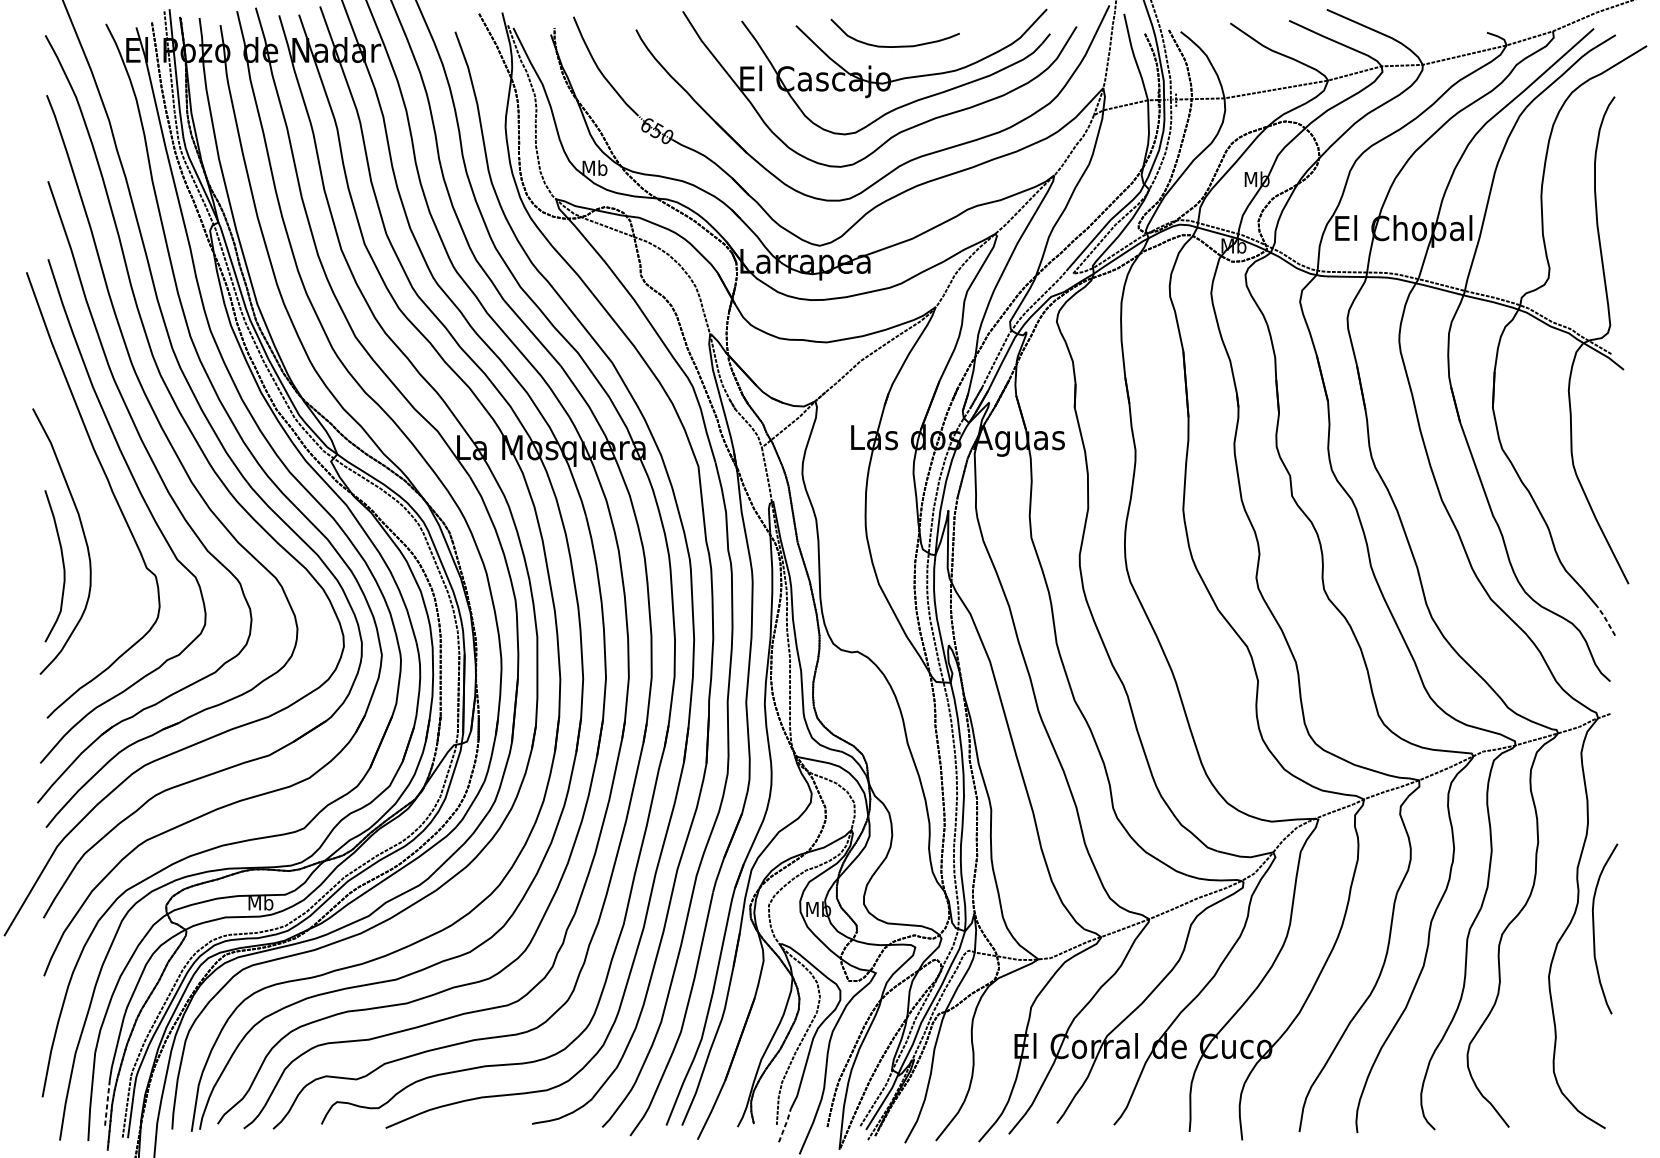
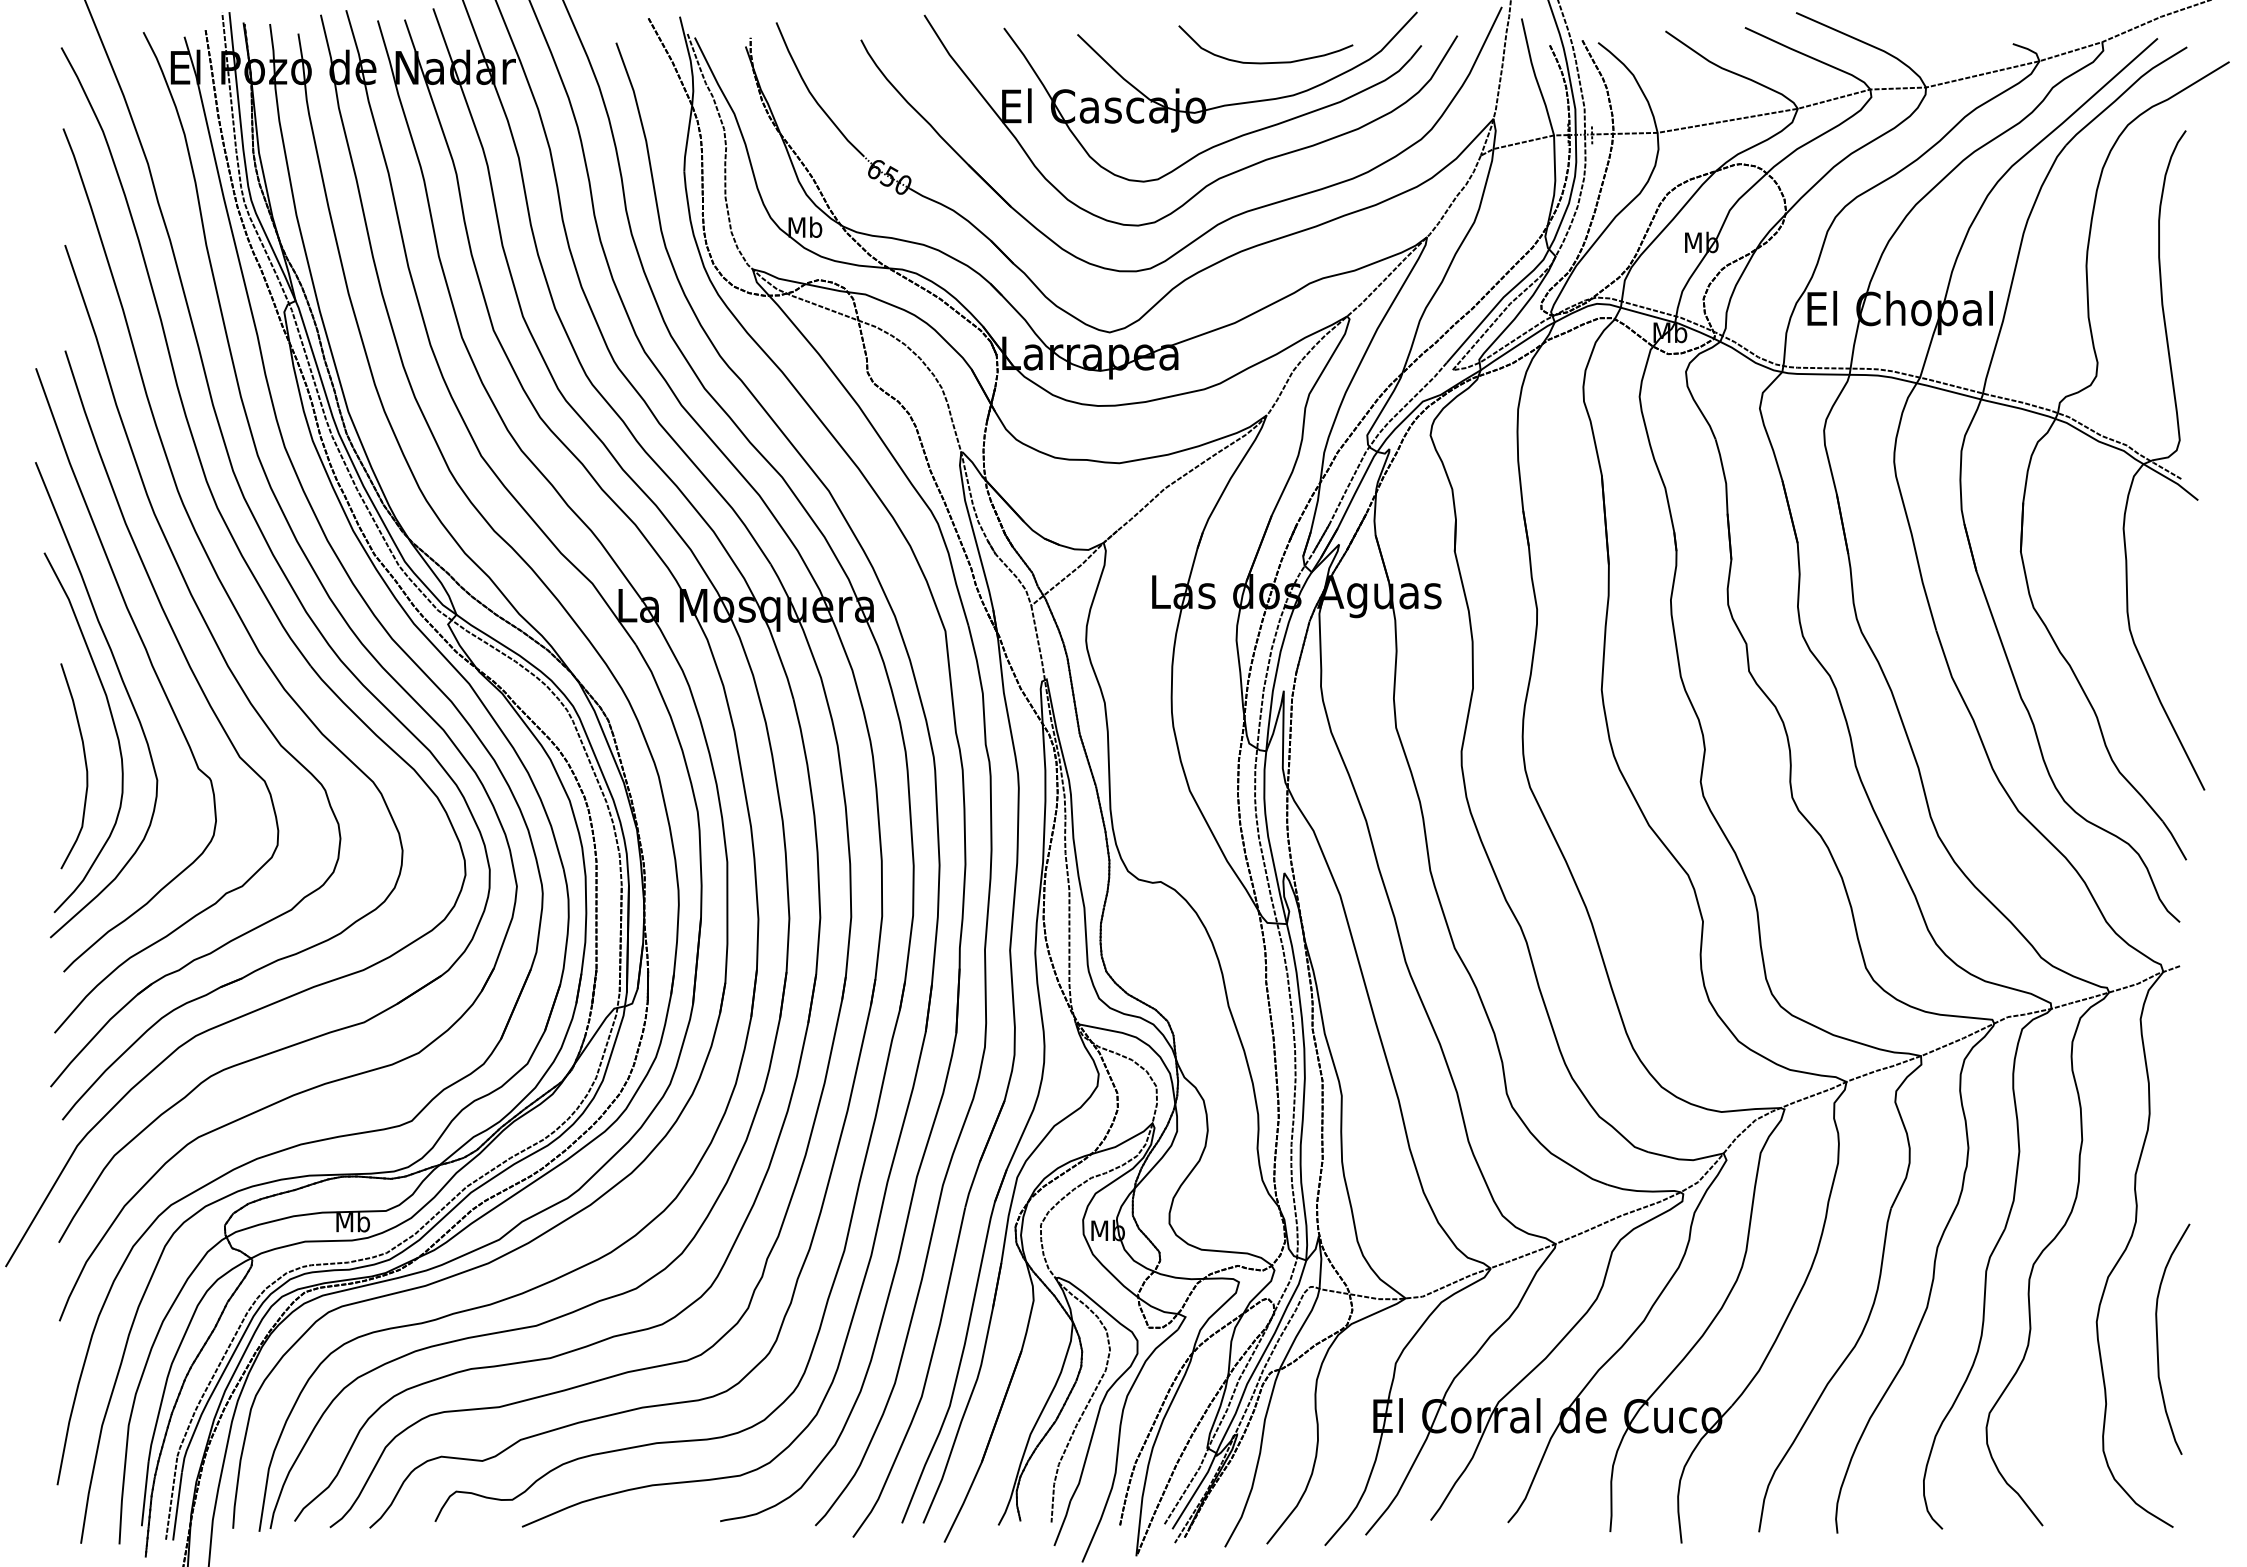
curve: (895, 46) -> (1265, 62), moved
curve: (92, 508) -> (124, 688), added
line: (1606, 620) -> (2174, 839), dashed -> solid
curve: (1594, 928) -> (2158, 1338), moved
line: (107, 1104) -> (145, 1494), dashed -> solid
line: (785, 1124) -> (1063, 1522), dashed -> solid

